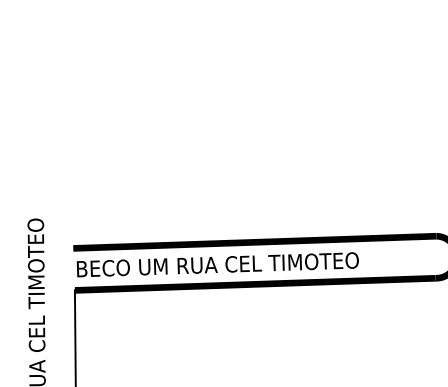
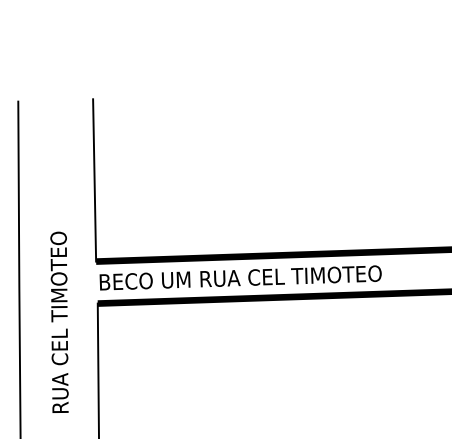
line: (71, 167) -> (94, 180), added

